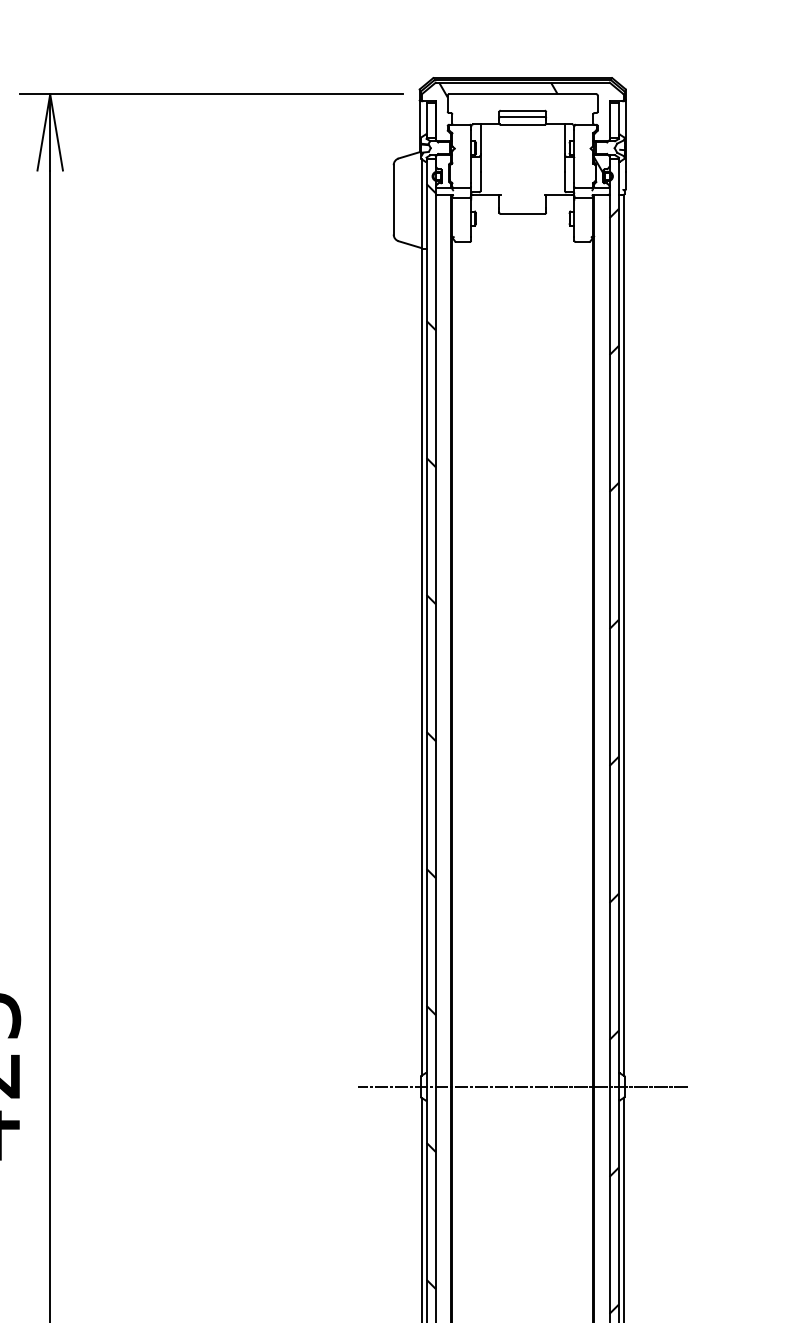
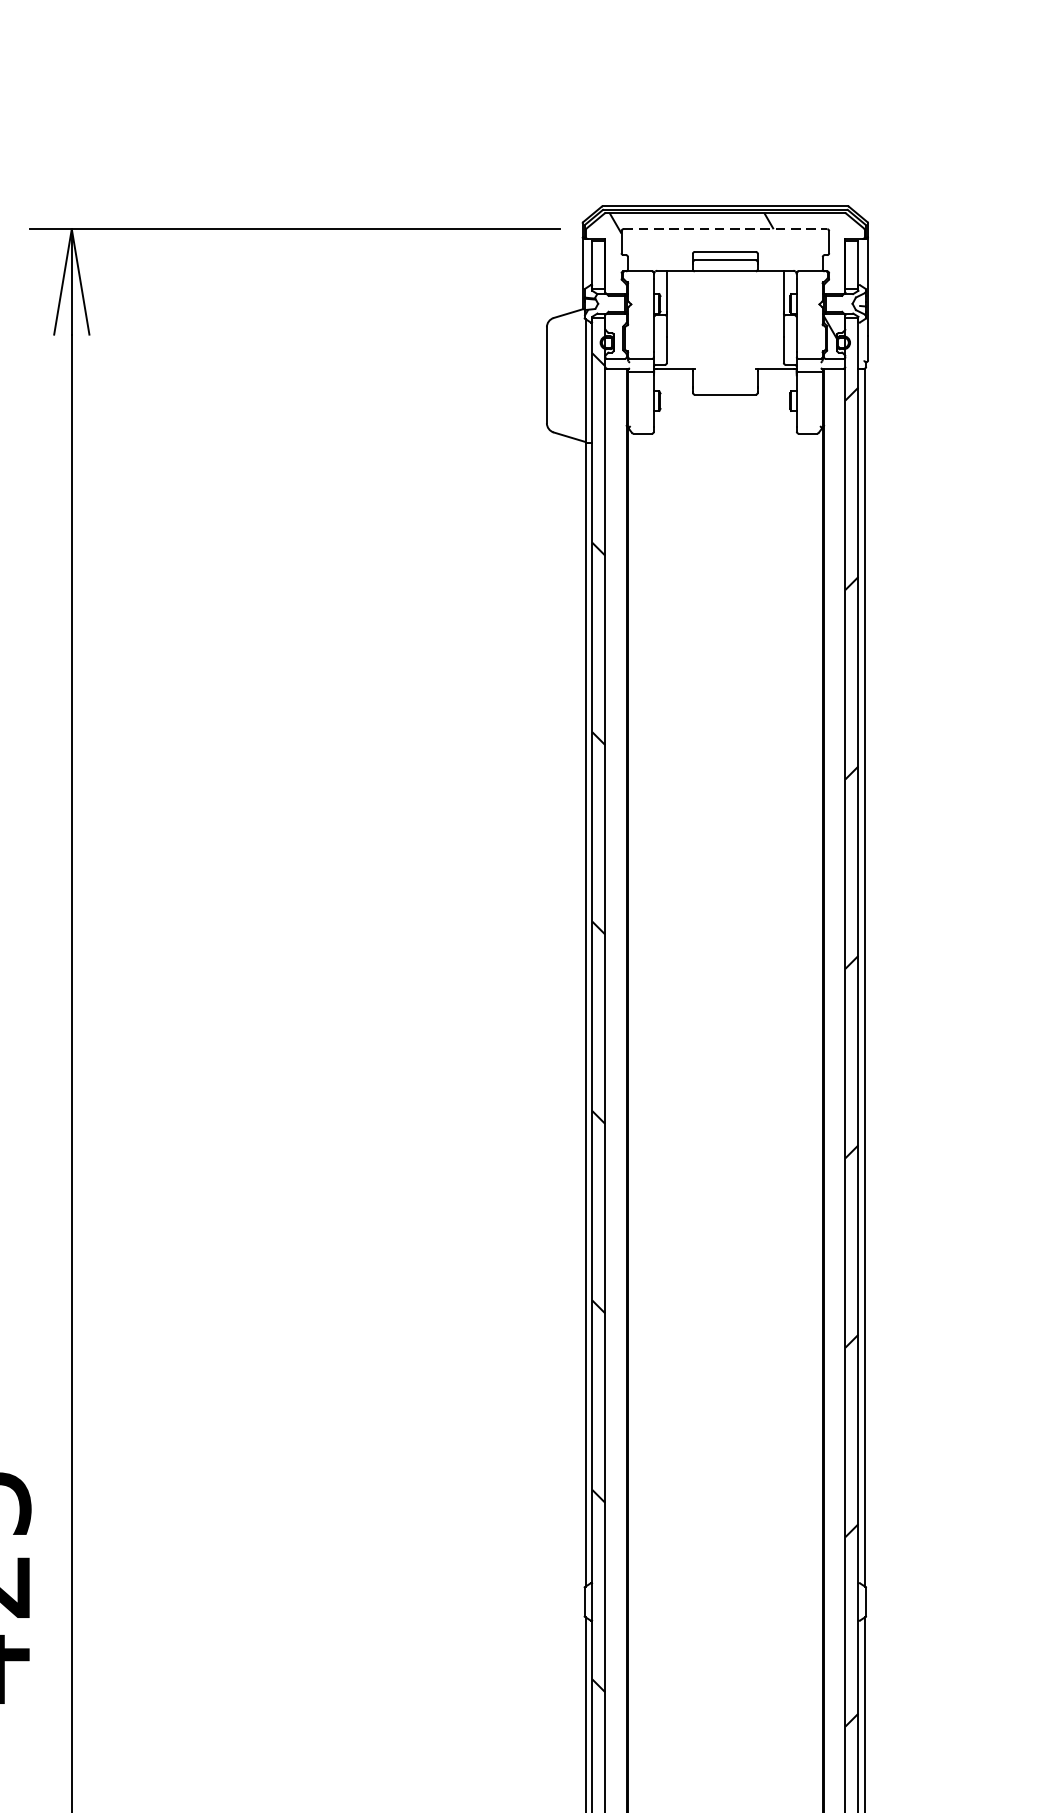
line: (522, 94) -> (725, 229), solid -> dashed
line: (522, 1086) -> (725, 1601), removed

